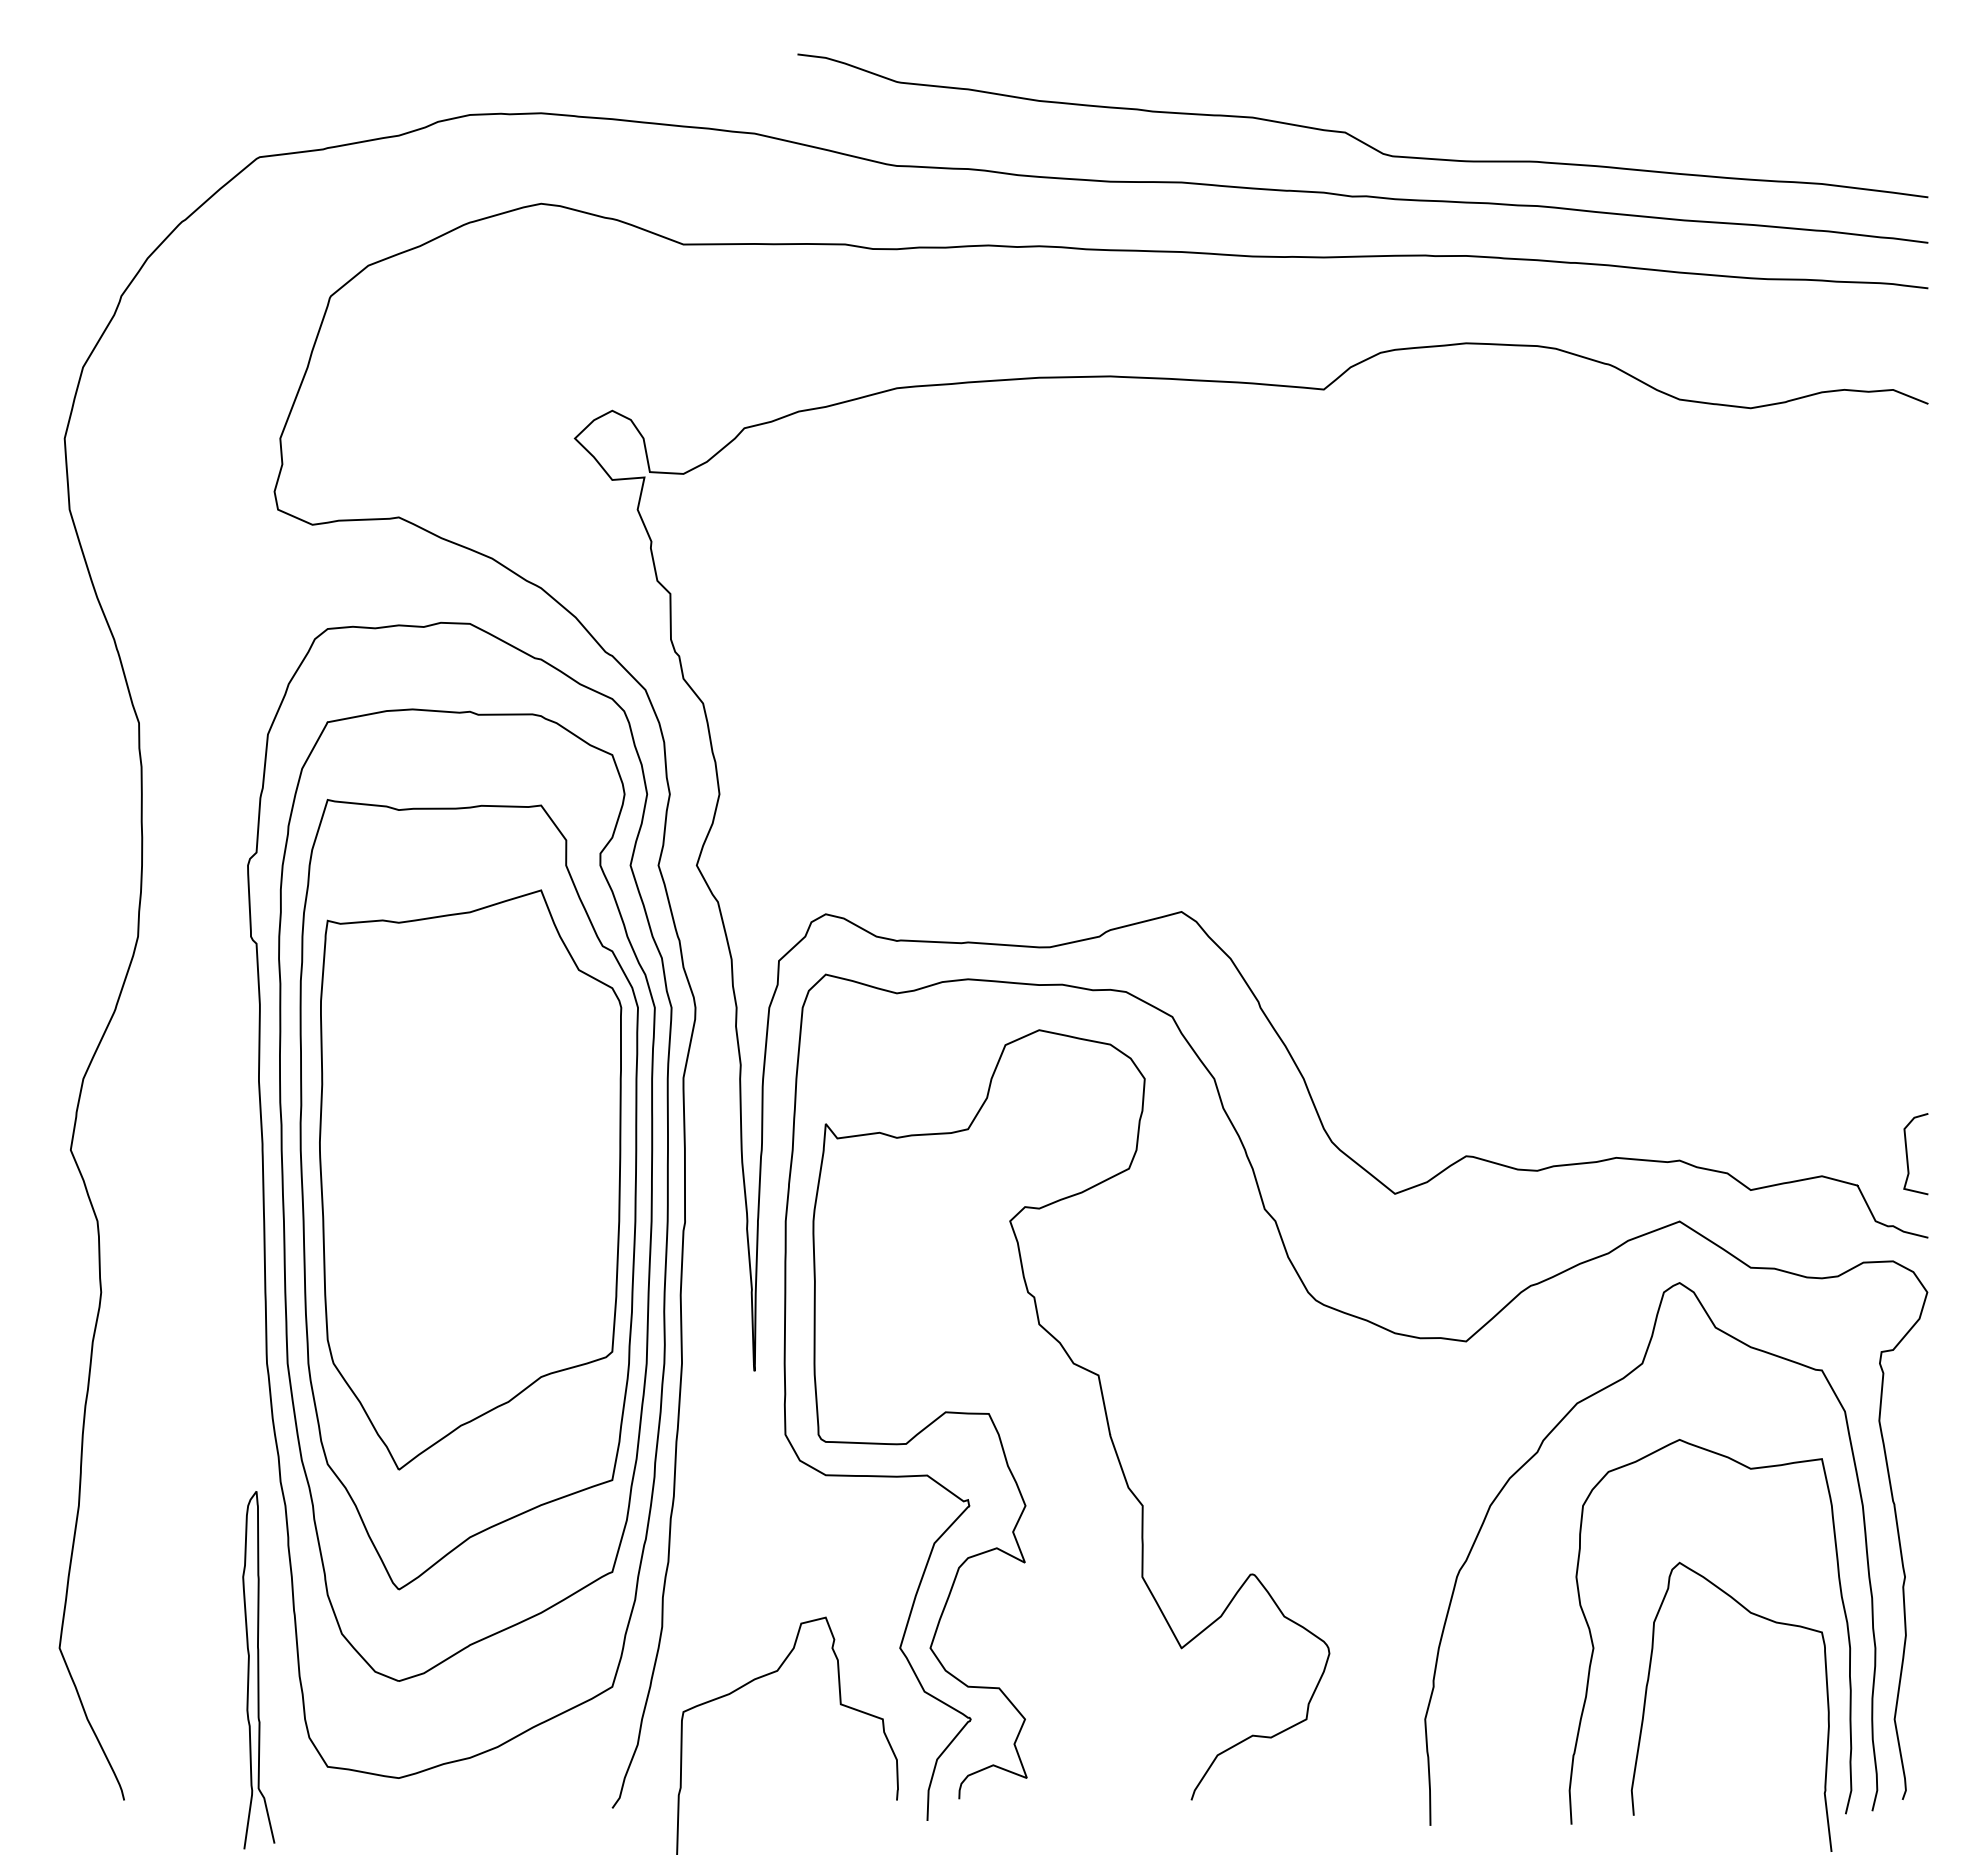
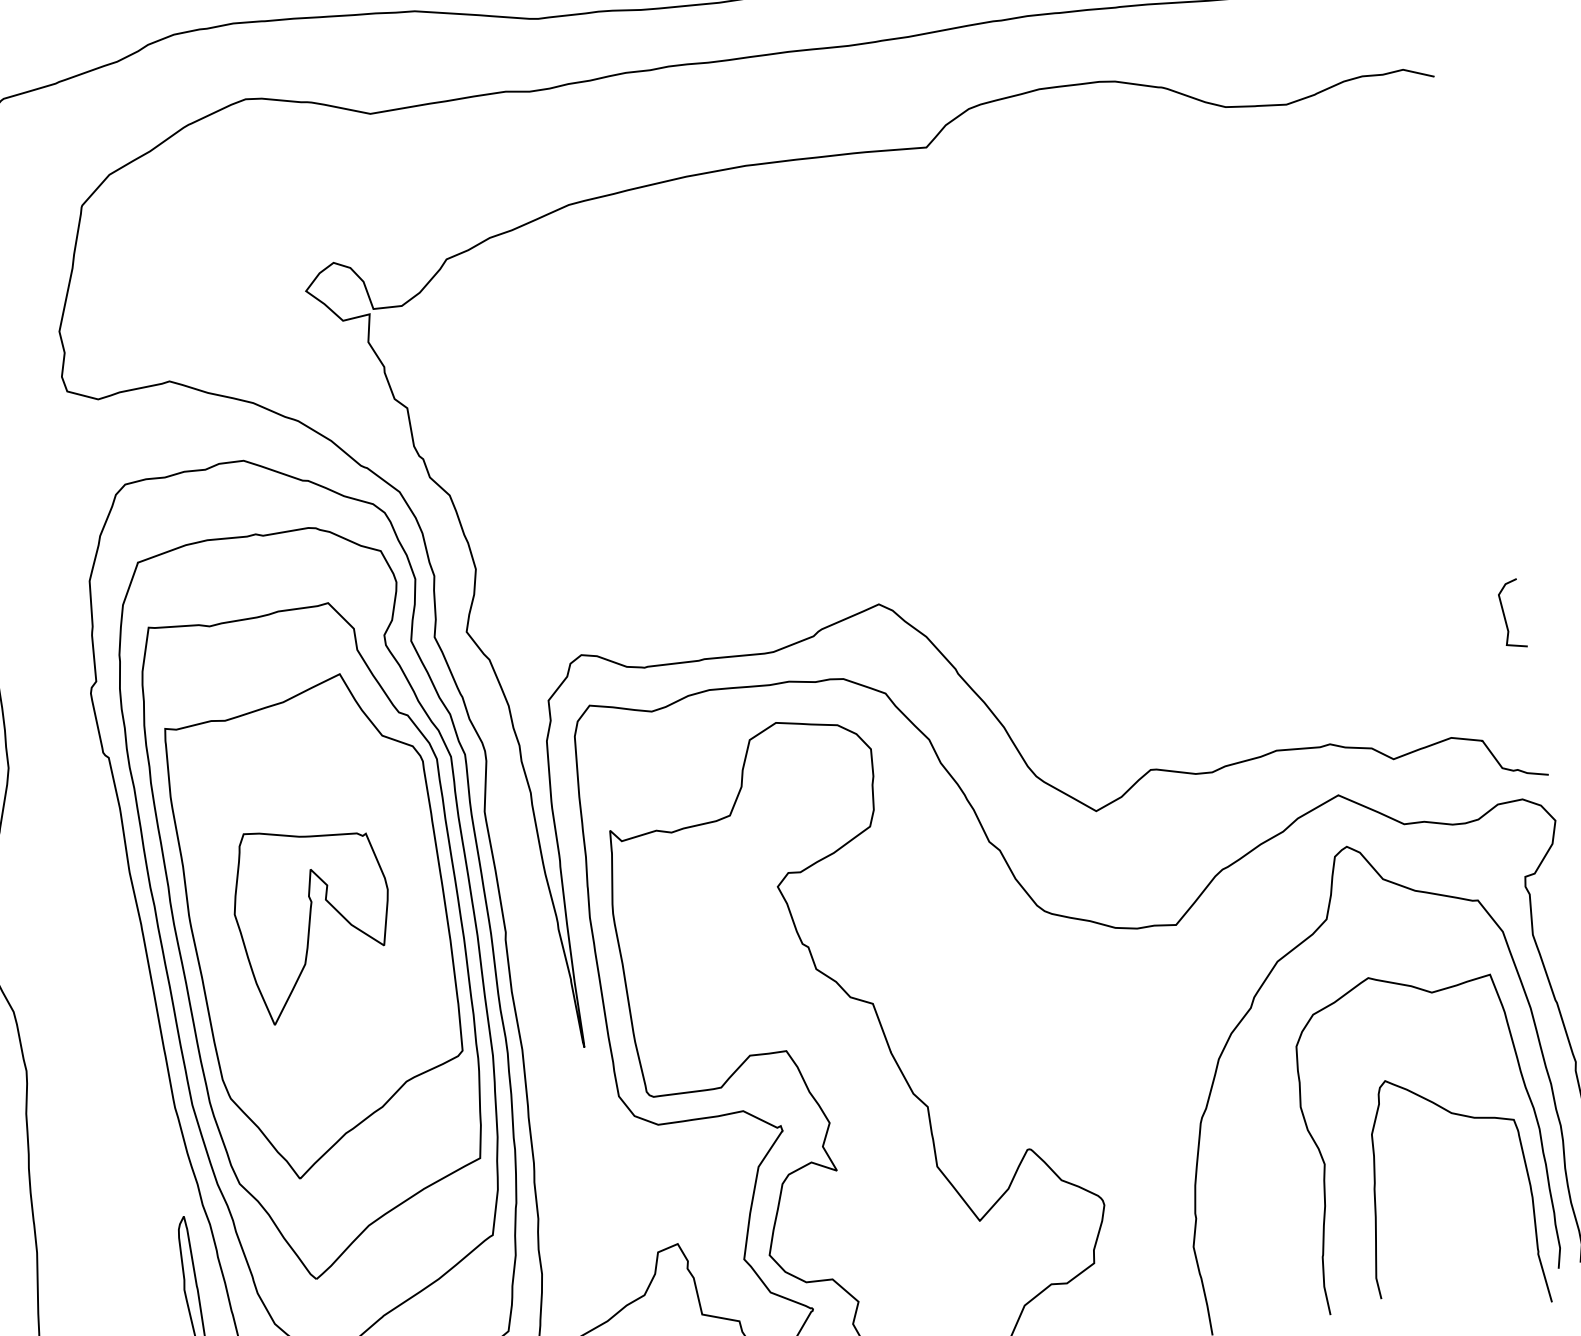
curve: (1907, 1154) -> (1504, 615), moved
part: (464, 1171) -> (314, 920), added

